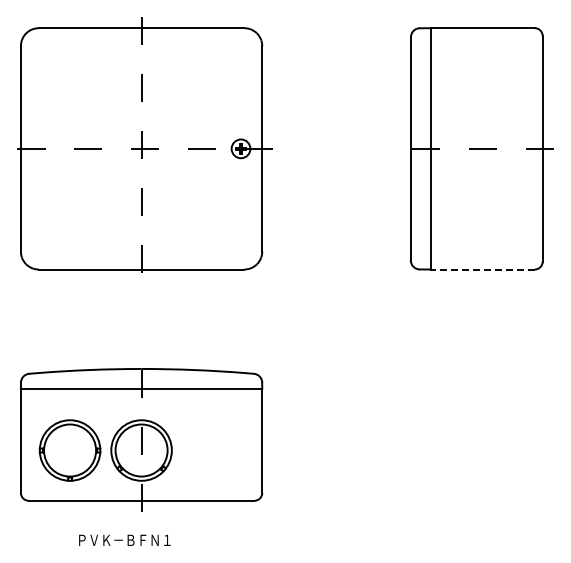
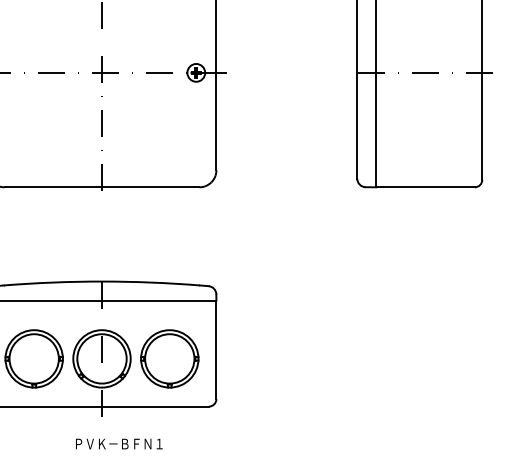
line: (482, 269) -> (425, 187), dashed -> solid
part: (212, 450) -> (169, 358), added
text: (124, 539) -> (118, 443), moved

